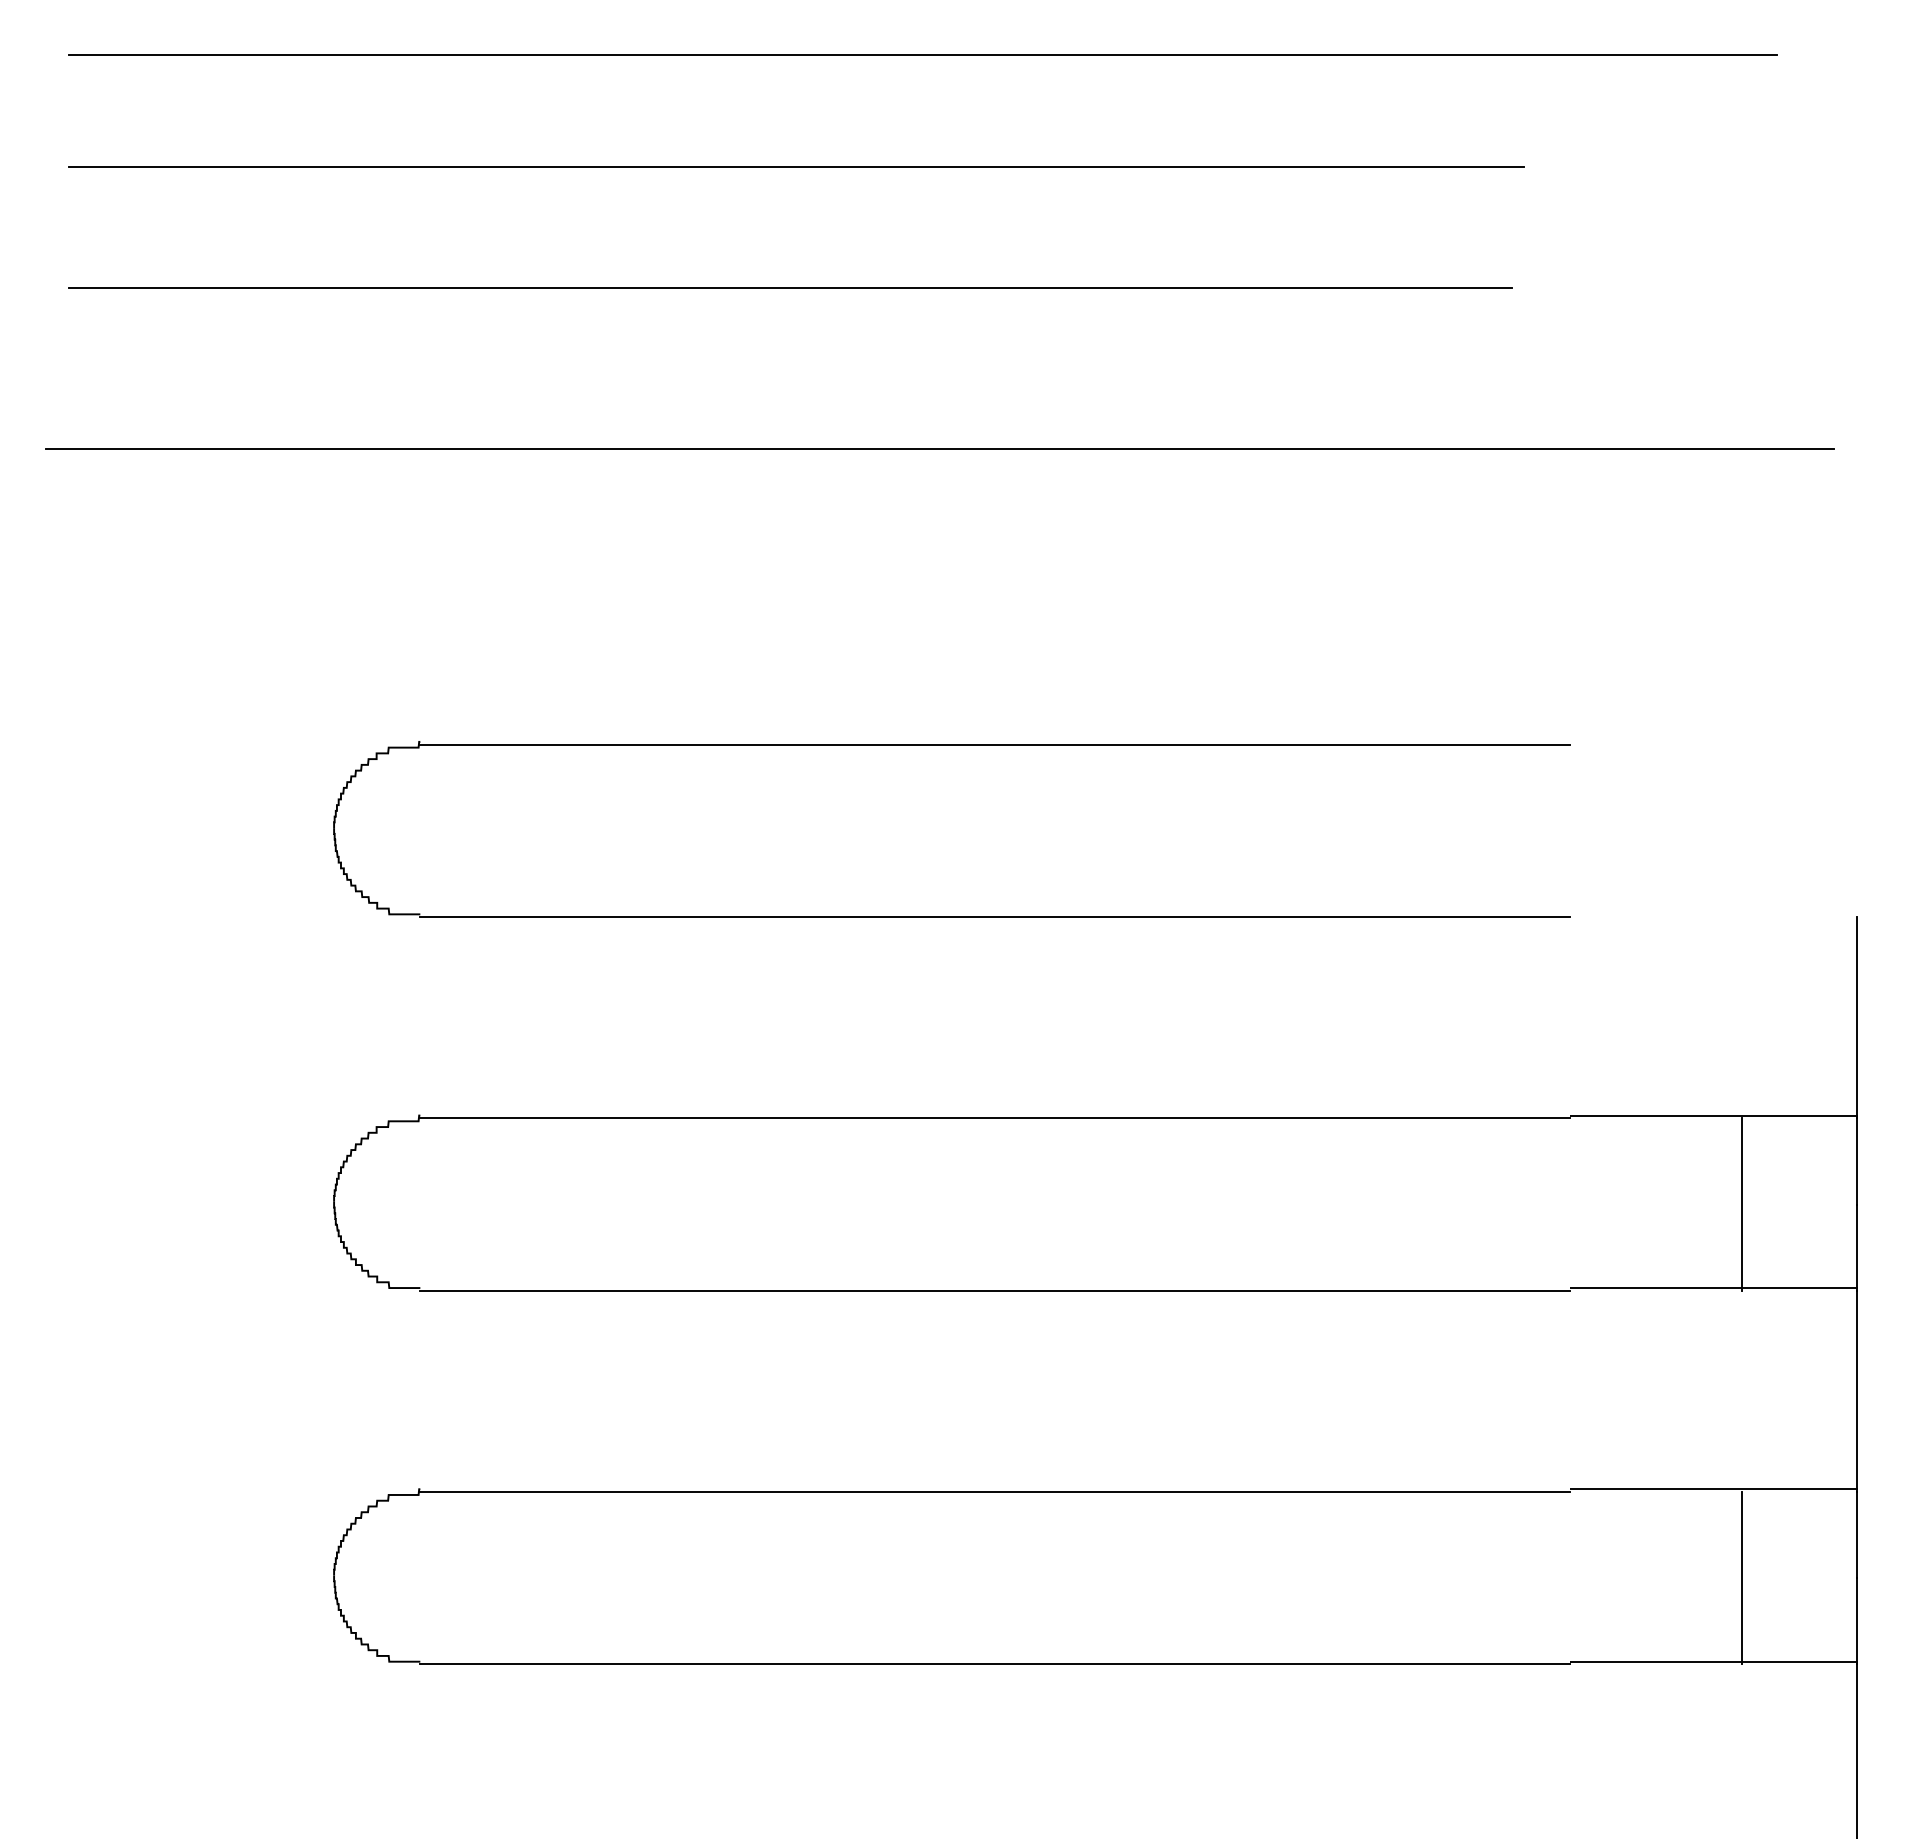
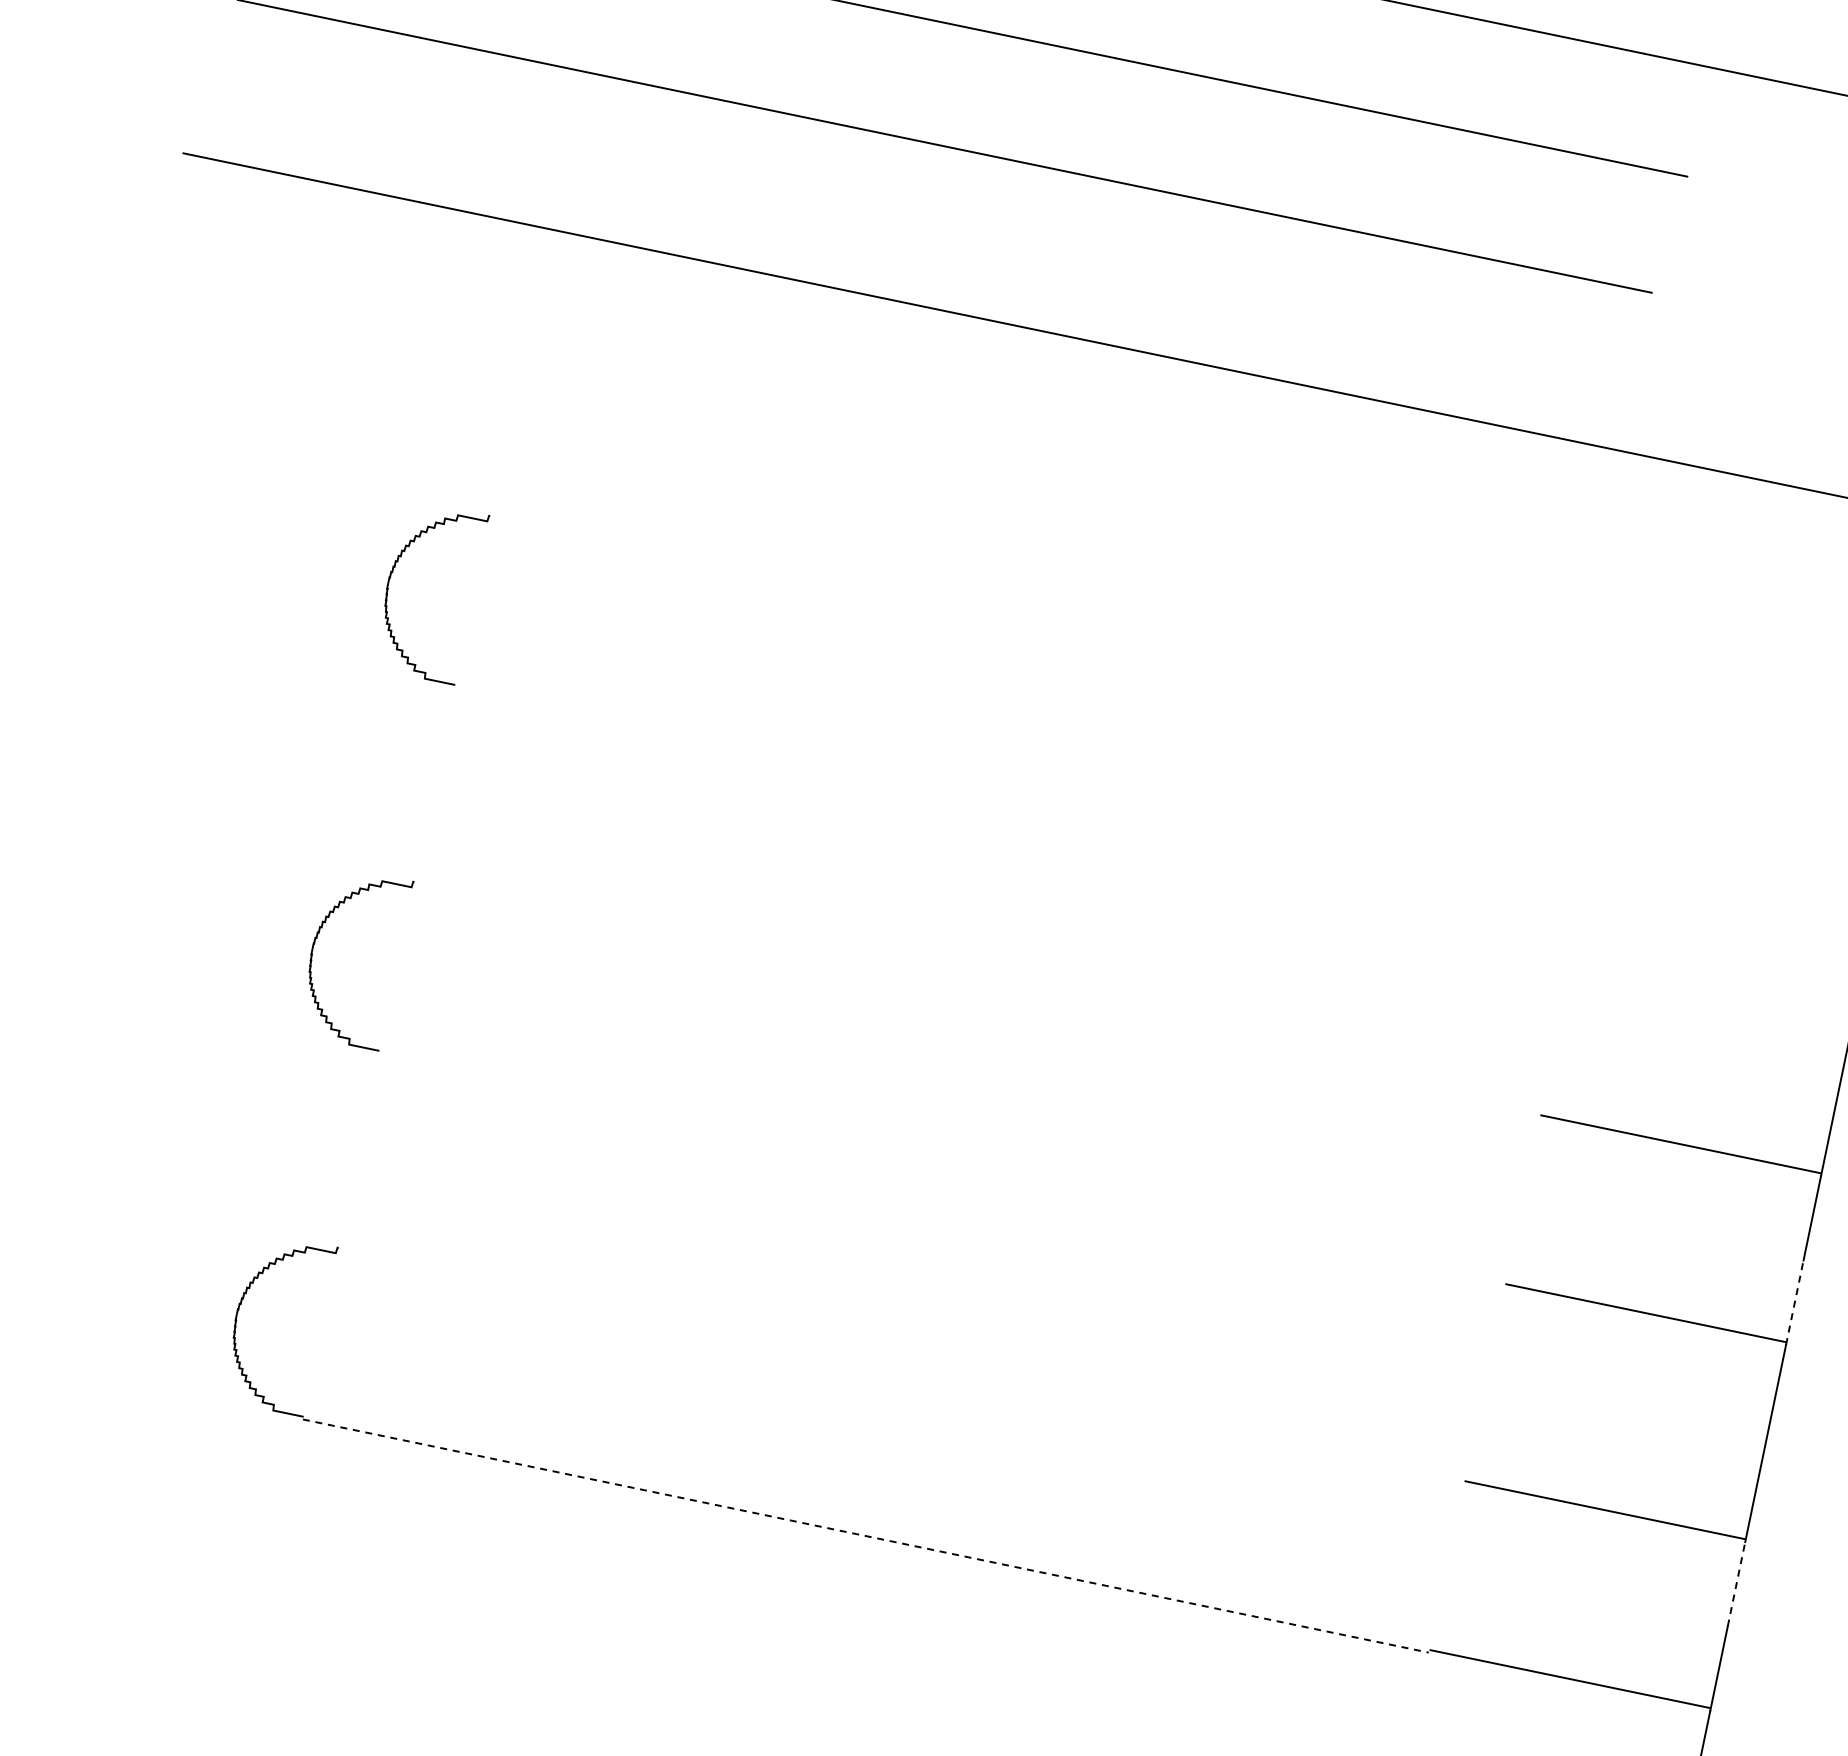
line: (994, 744) -> (1051, 635), removed
line: (994, 917) -> (1016, 804), removed
line: (994, 1118) -> (976, 1001), removed
line: (1742, 1204) -> (1691, 1237), removed
line: (1857, 1247) -> (1795, 1302), solid -> dashed
line: (994, 1290) -> (941, 1169), removed
line: (994, 1492) -> (900, 1367), removed
line: (1857, 1534) -> (1736, 1583), solid -> dashed
line: (1742, 1578) -> (1615, 1603), removed
line: (994, 1664) -> (865, 1535), solid -> dashed

